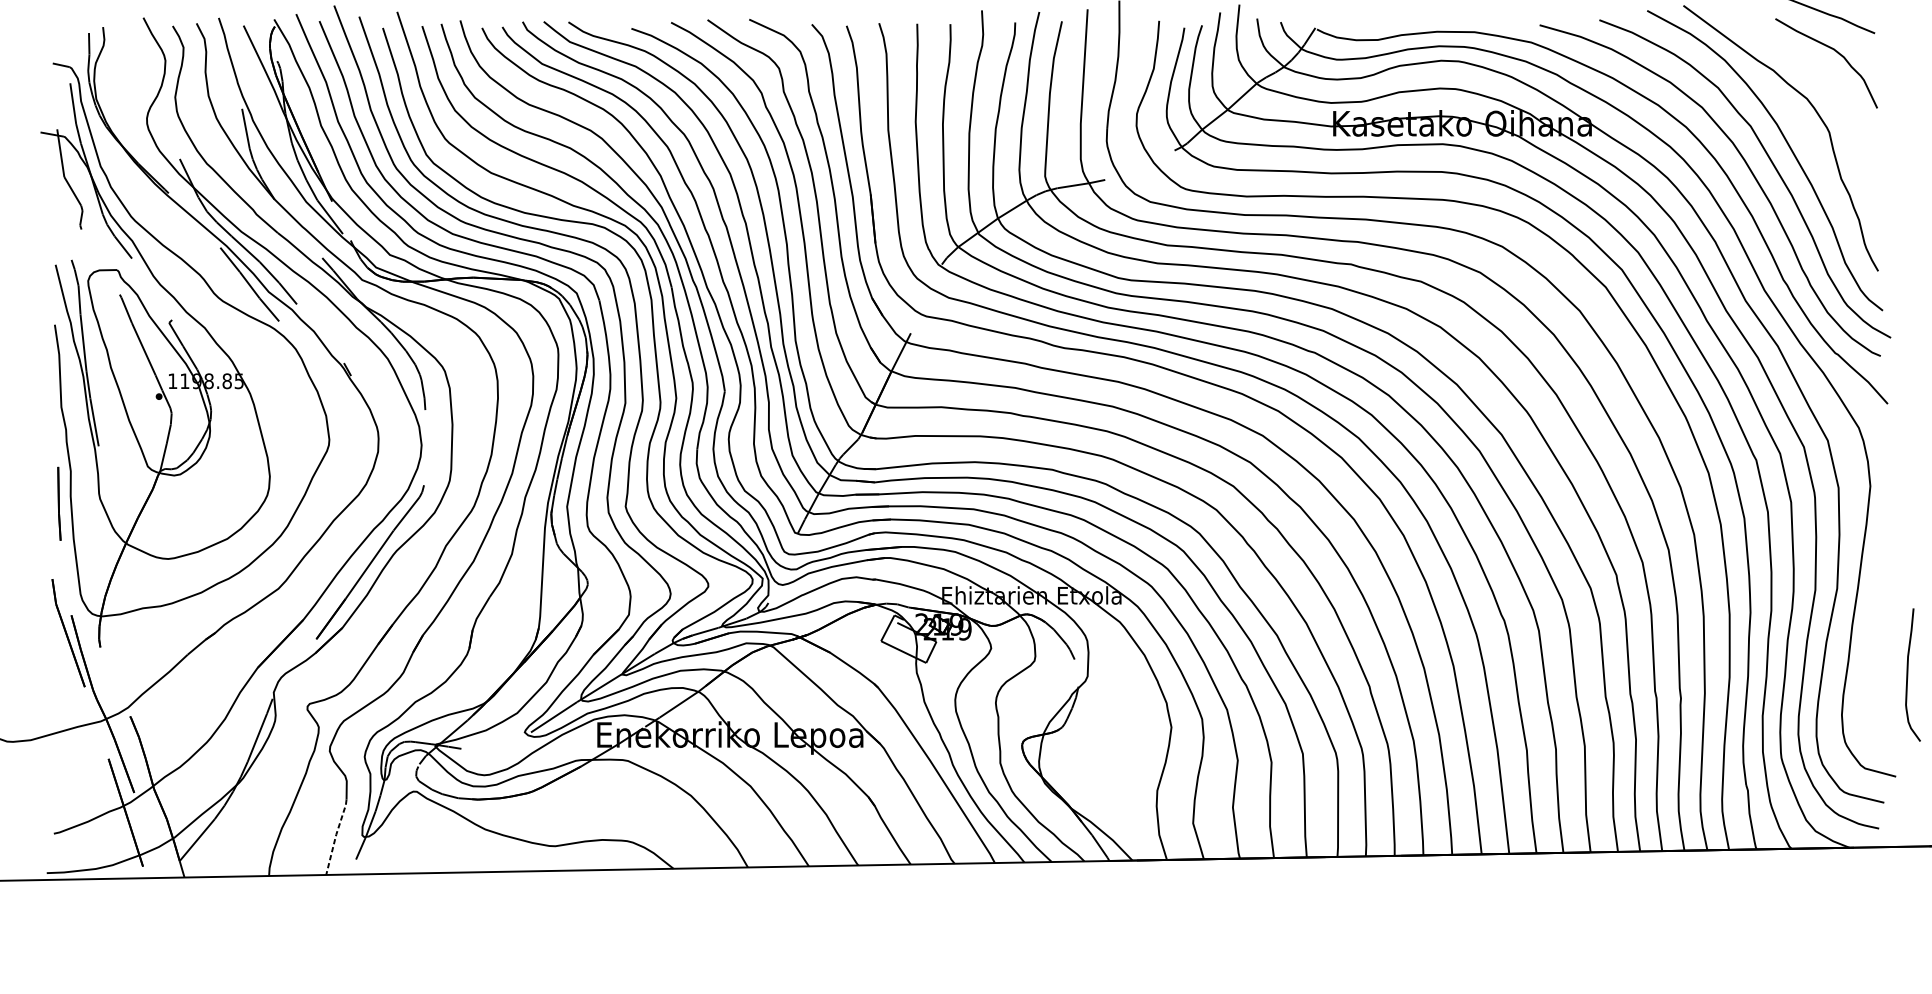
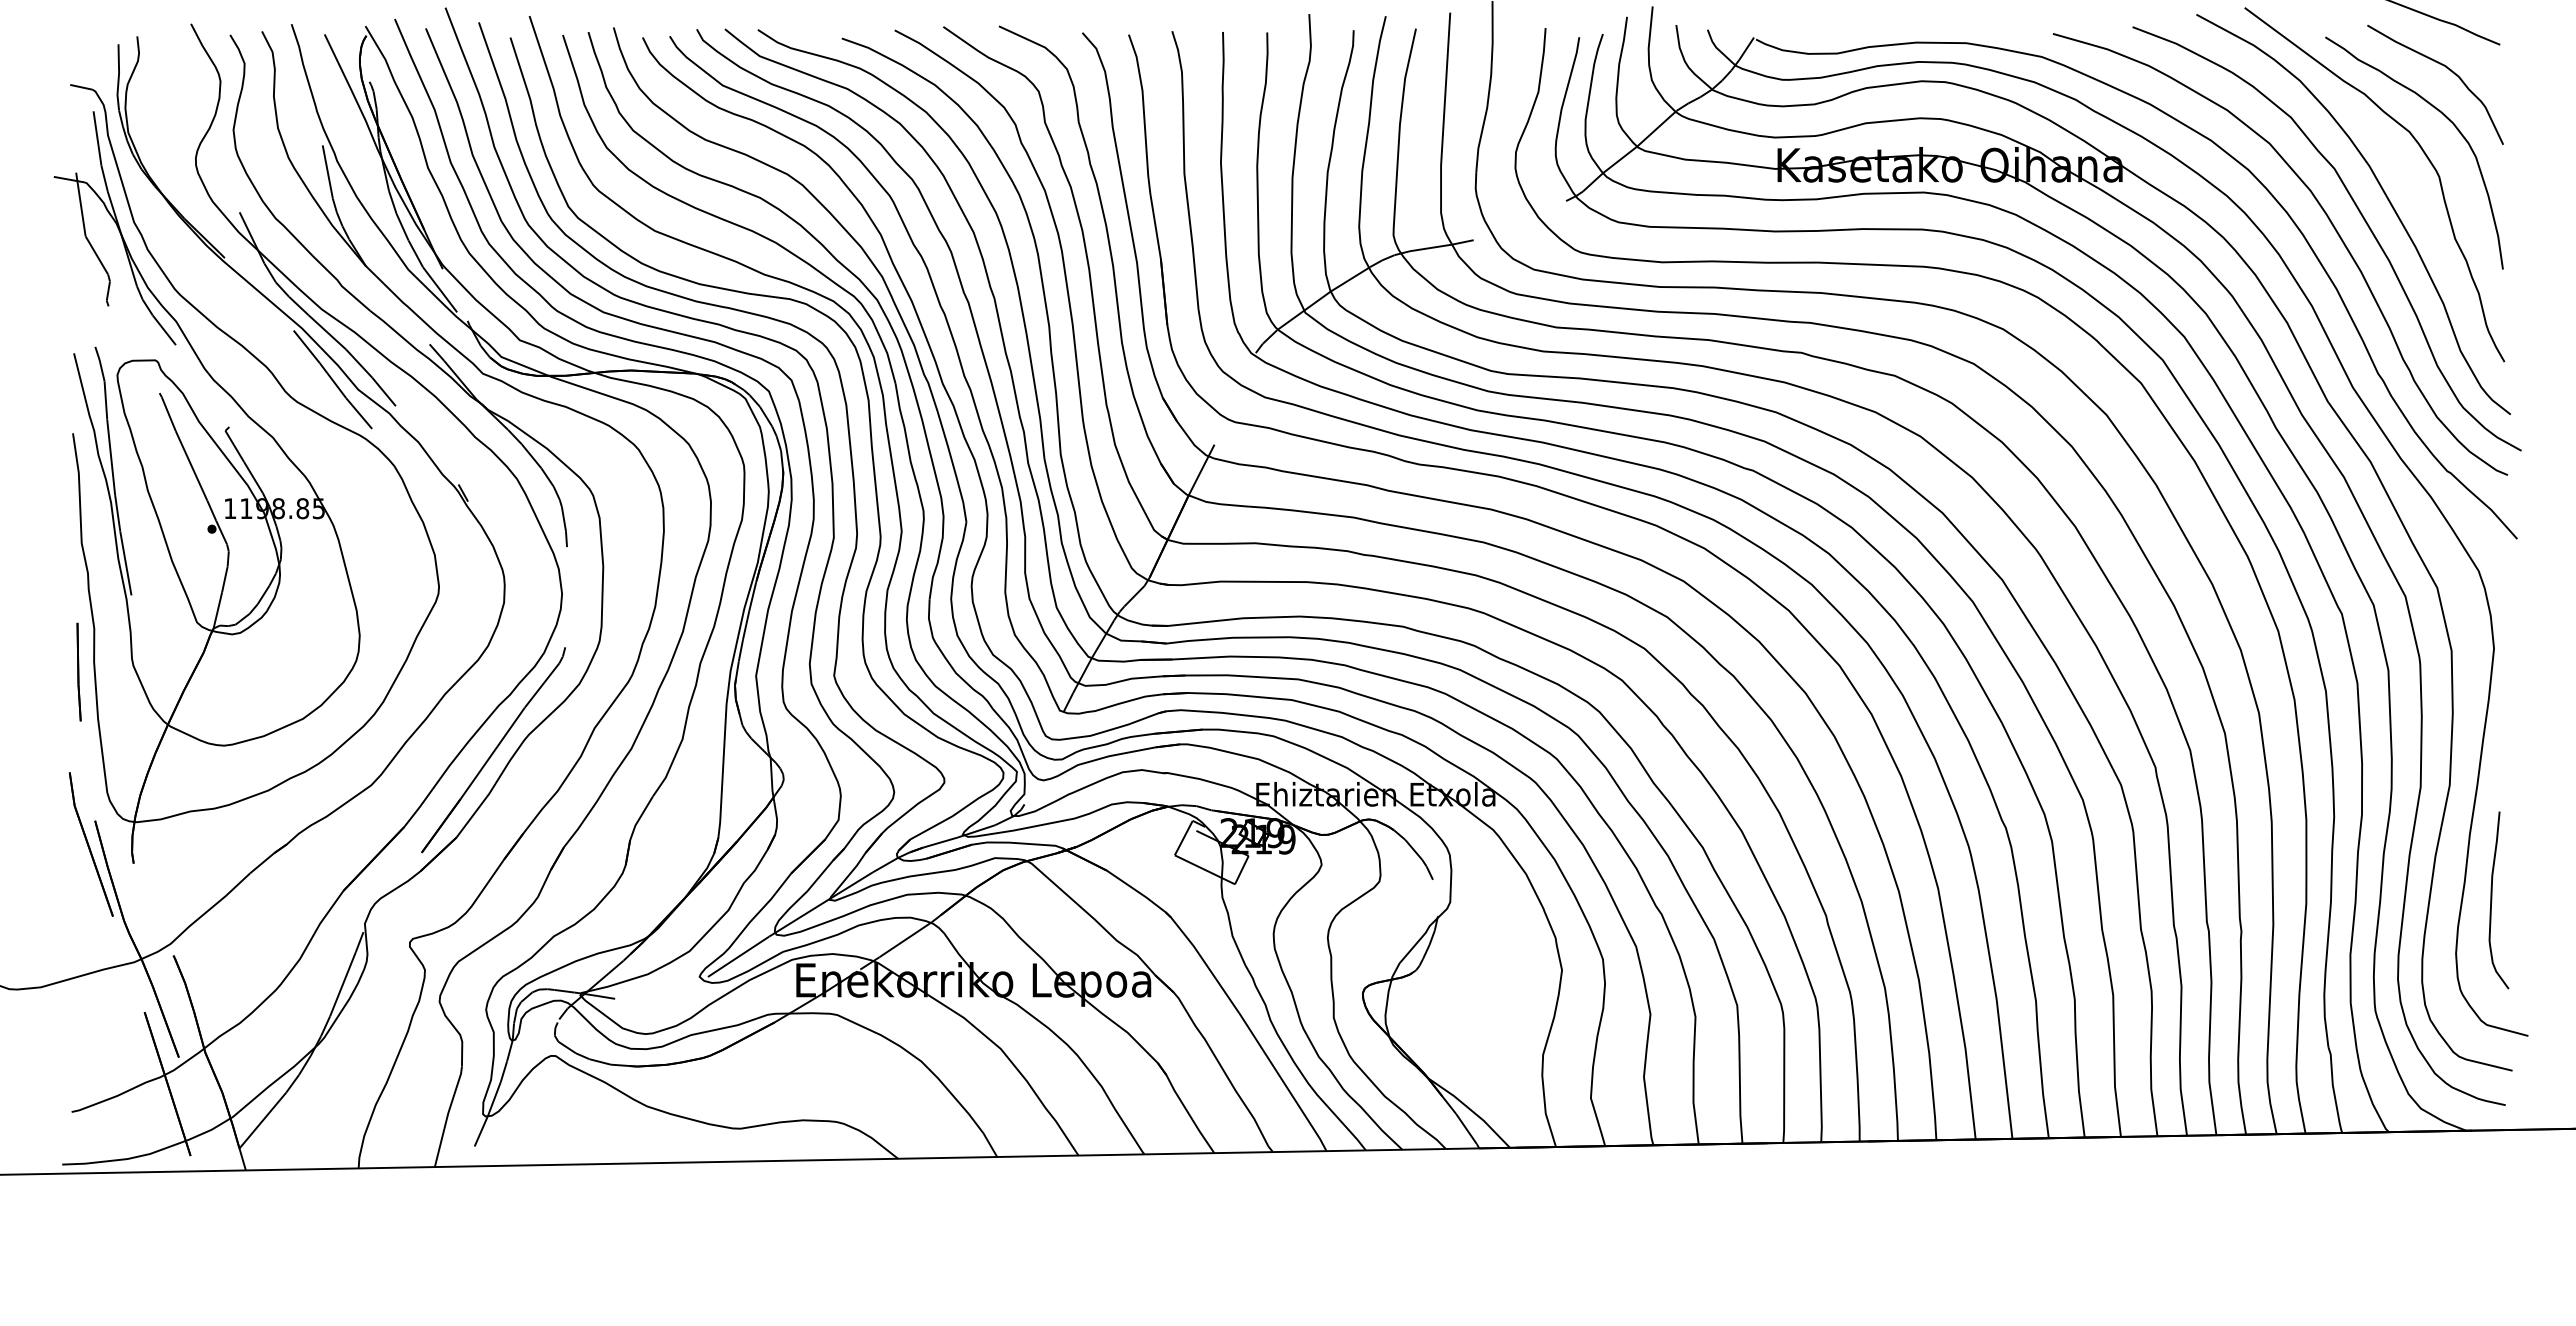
curve: (1835, 89) -> (2447, 119), added
curve: (1908, 675) -> (2492, 900), moved
line: (335, 836) -> (447, 1115), dashed -> solid

